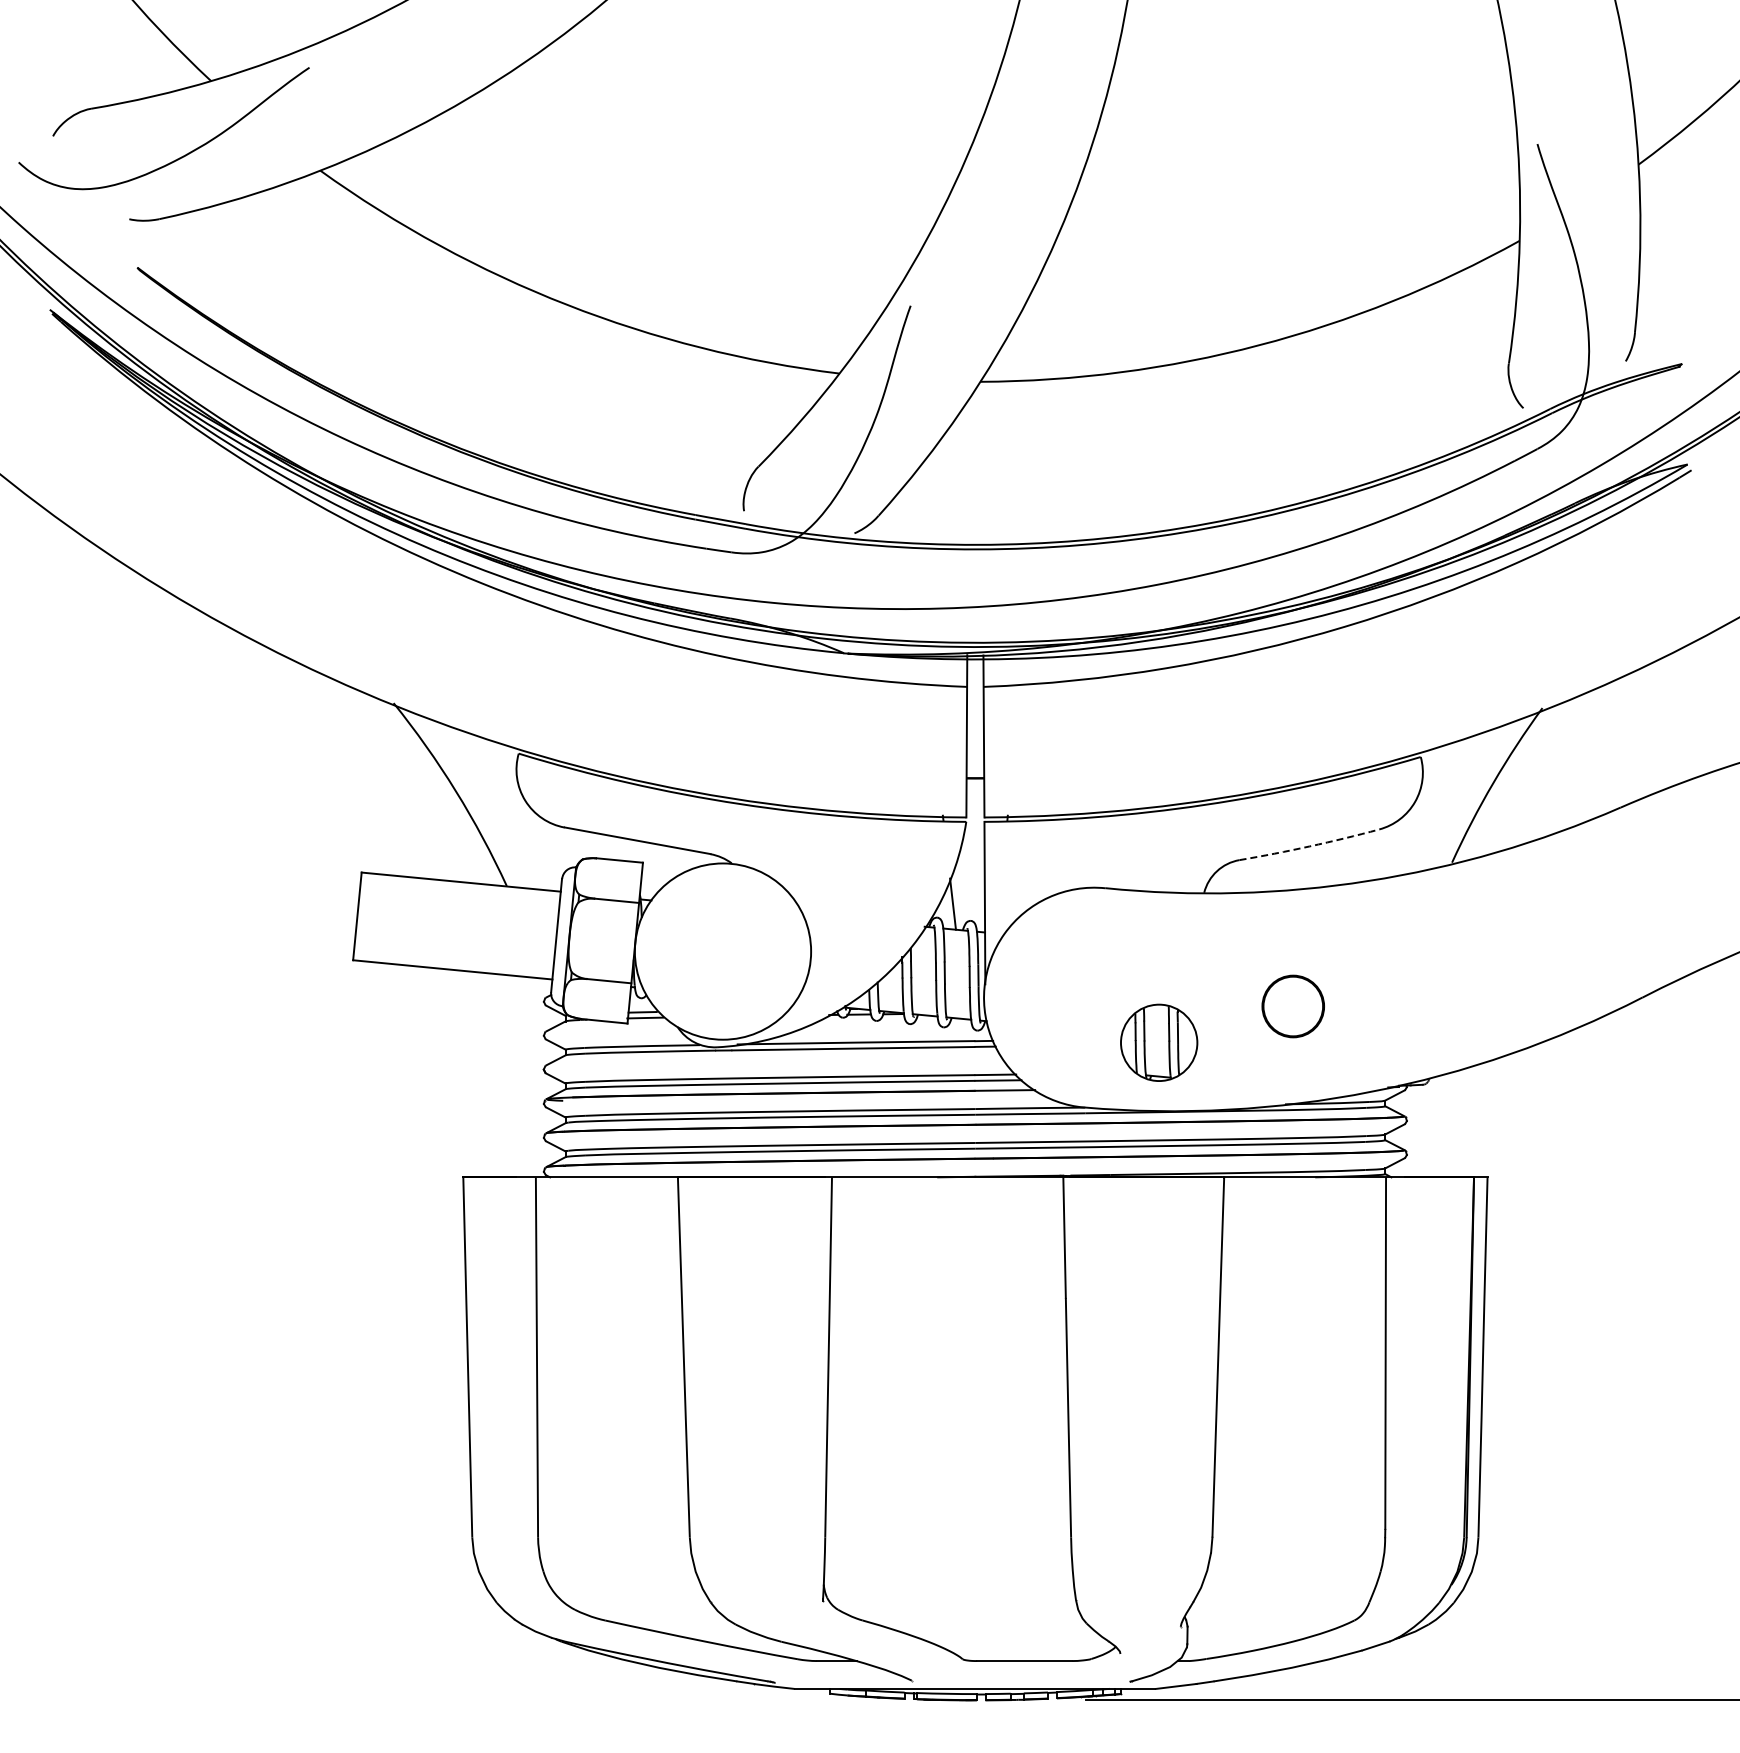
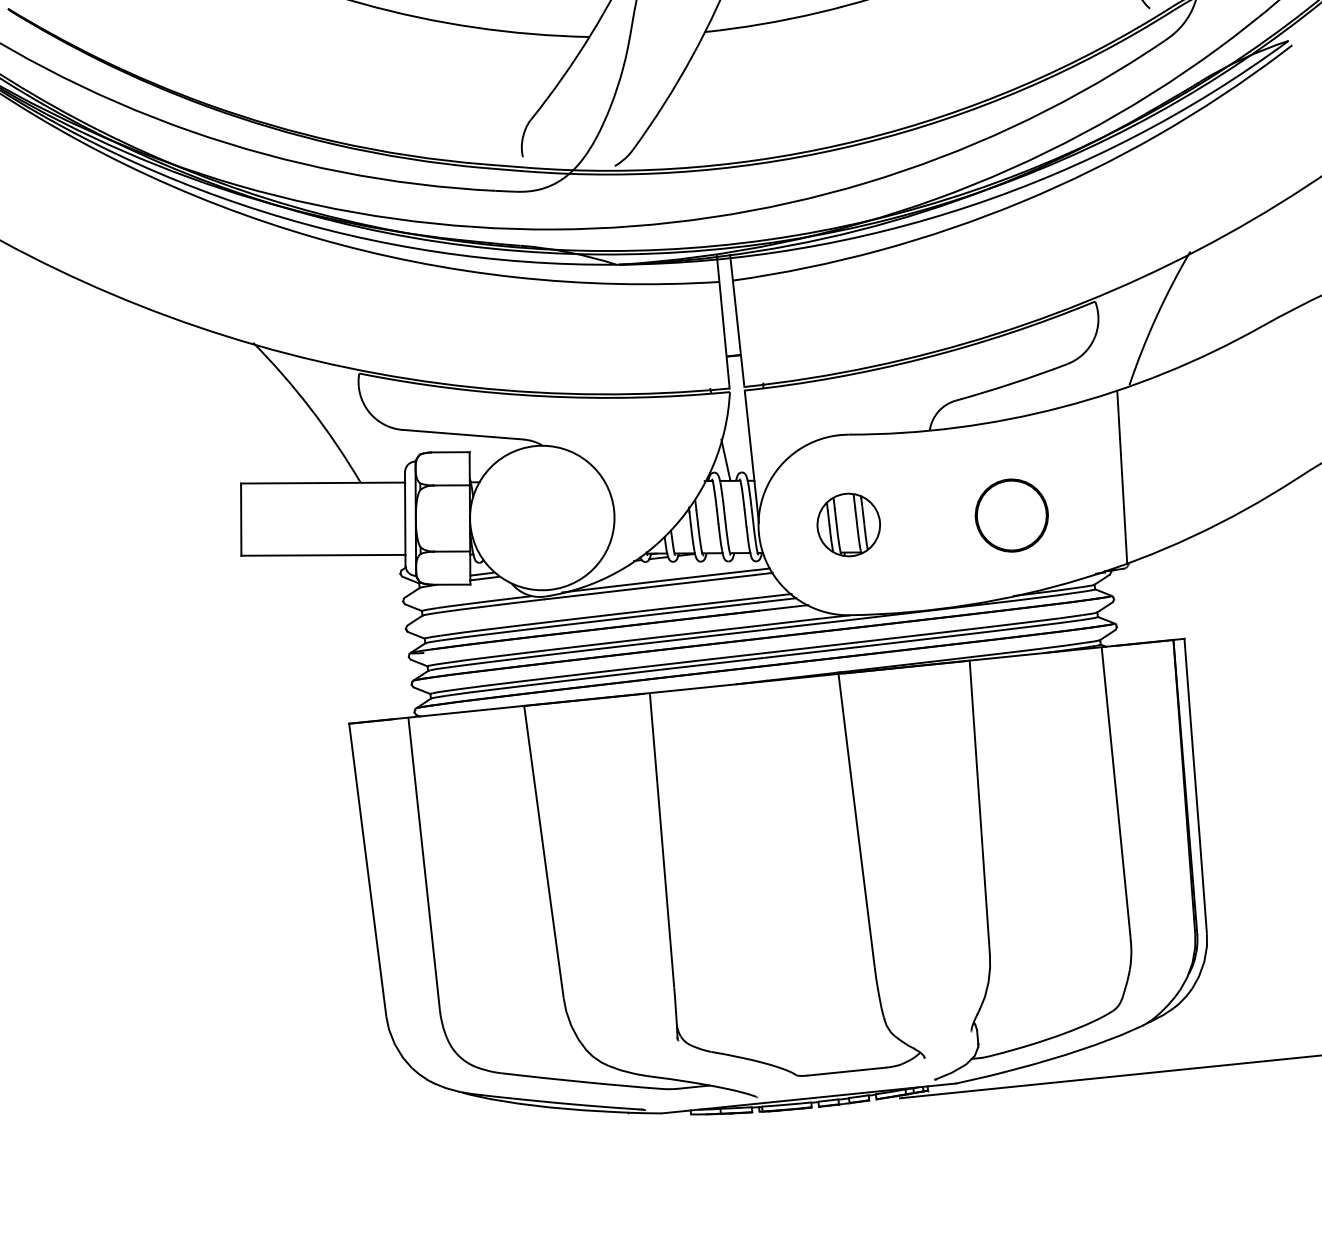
arc: (1309, 846) -> (1011, 383), dashed -> solid
line: (1431, 973) -> (1121, 477), added
part: (1293, 1006) -> (1012, 515), size x1.43
part: (1159, 1042) -> (849, 524), moved

